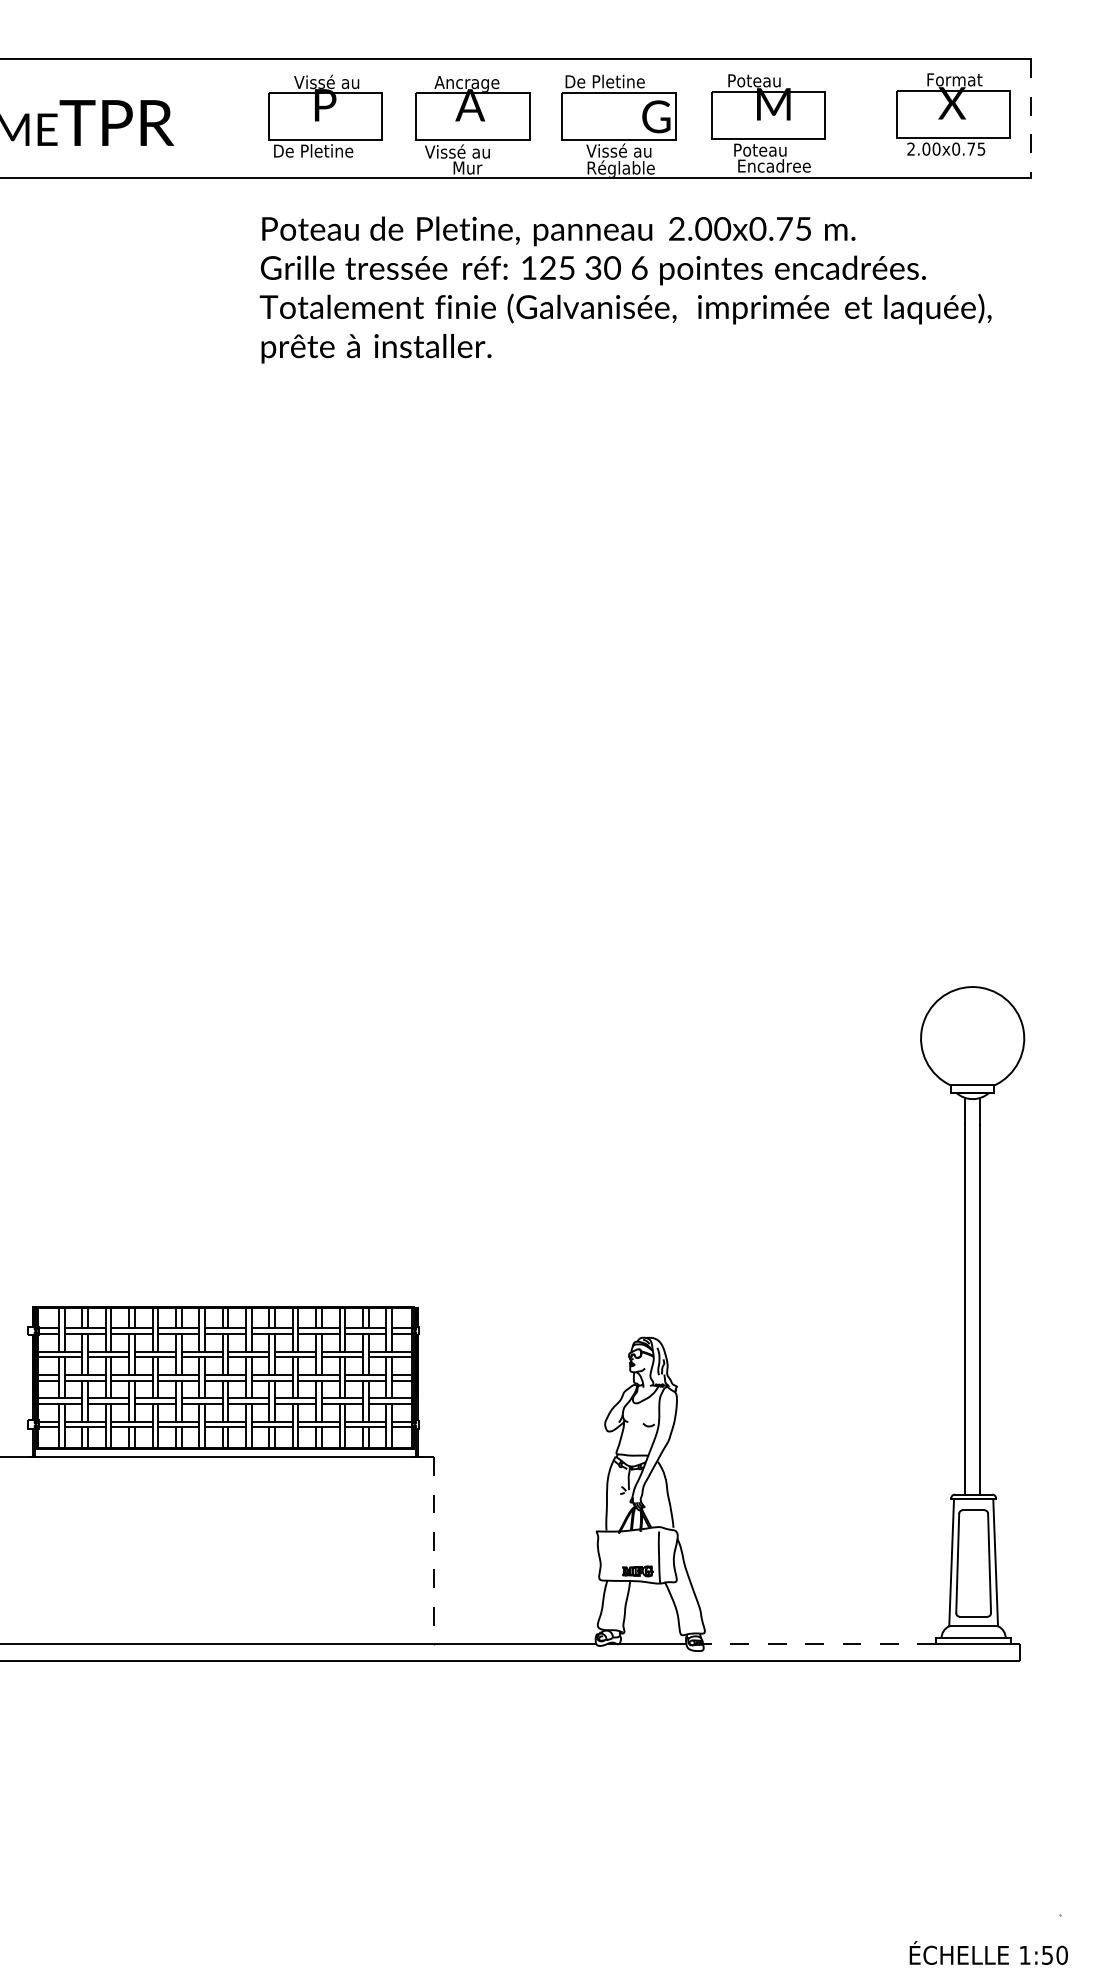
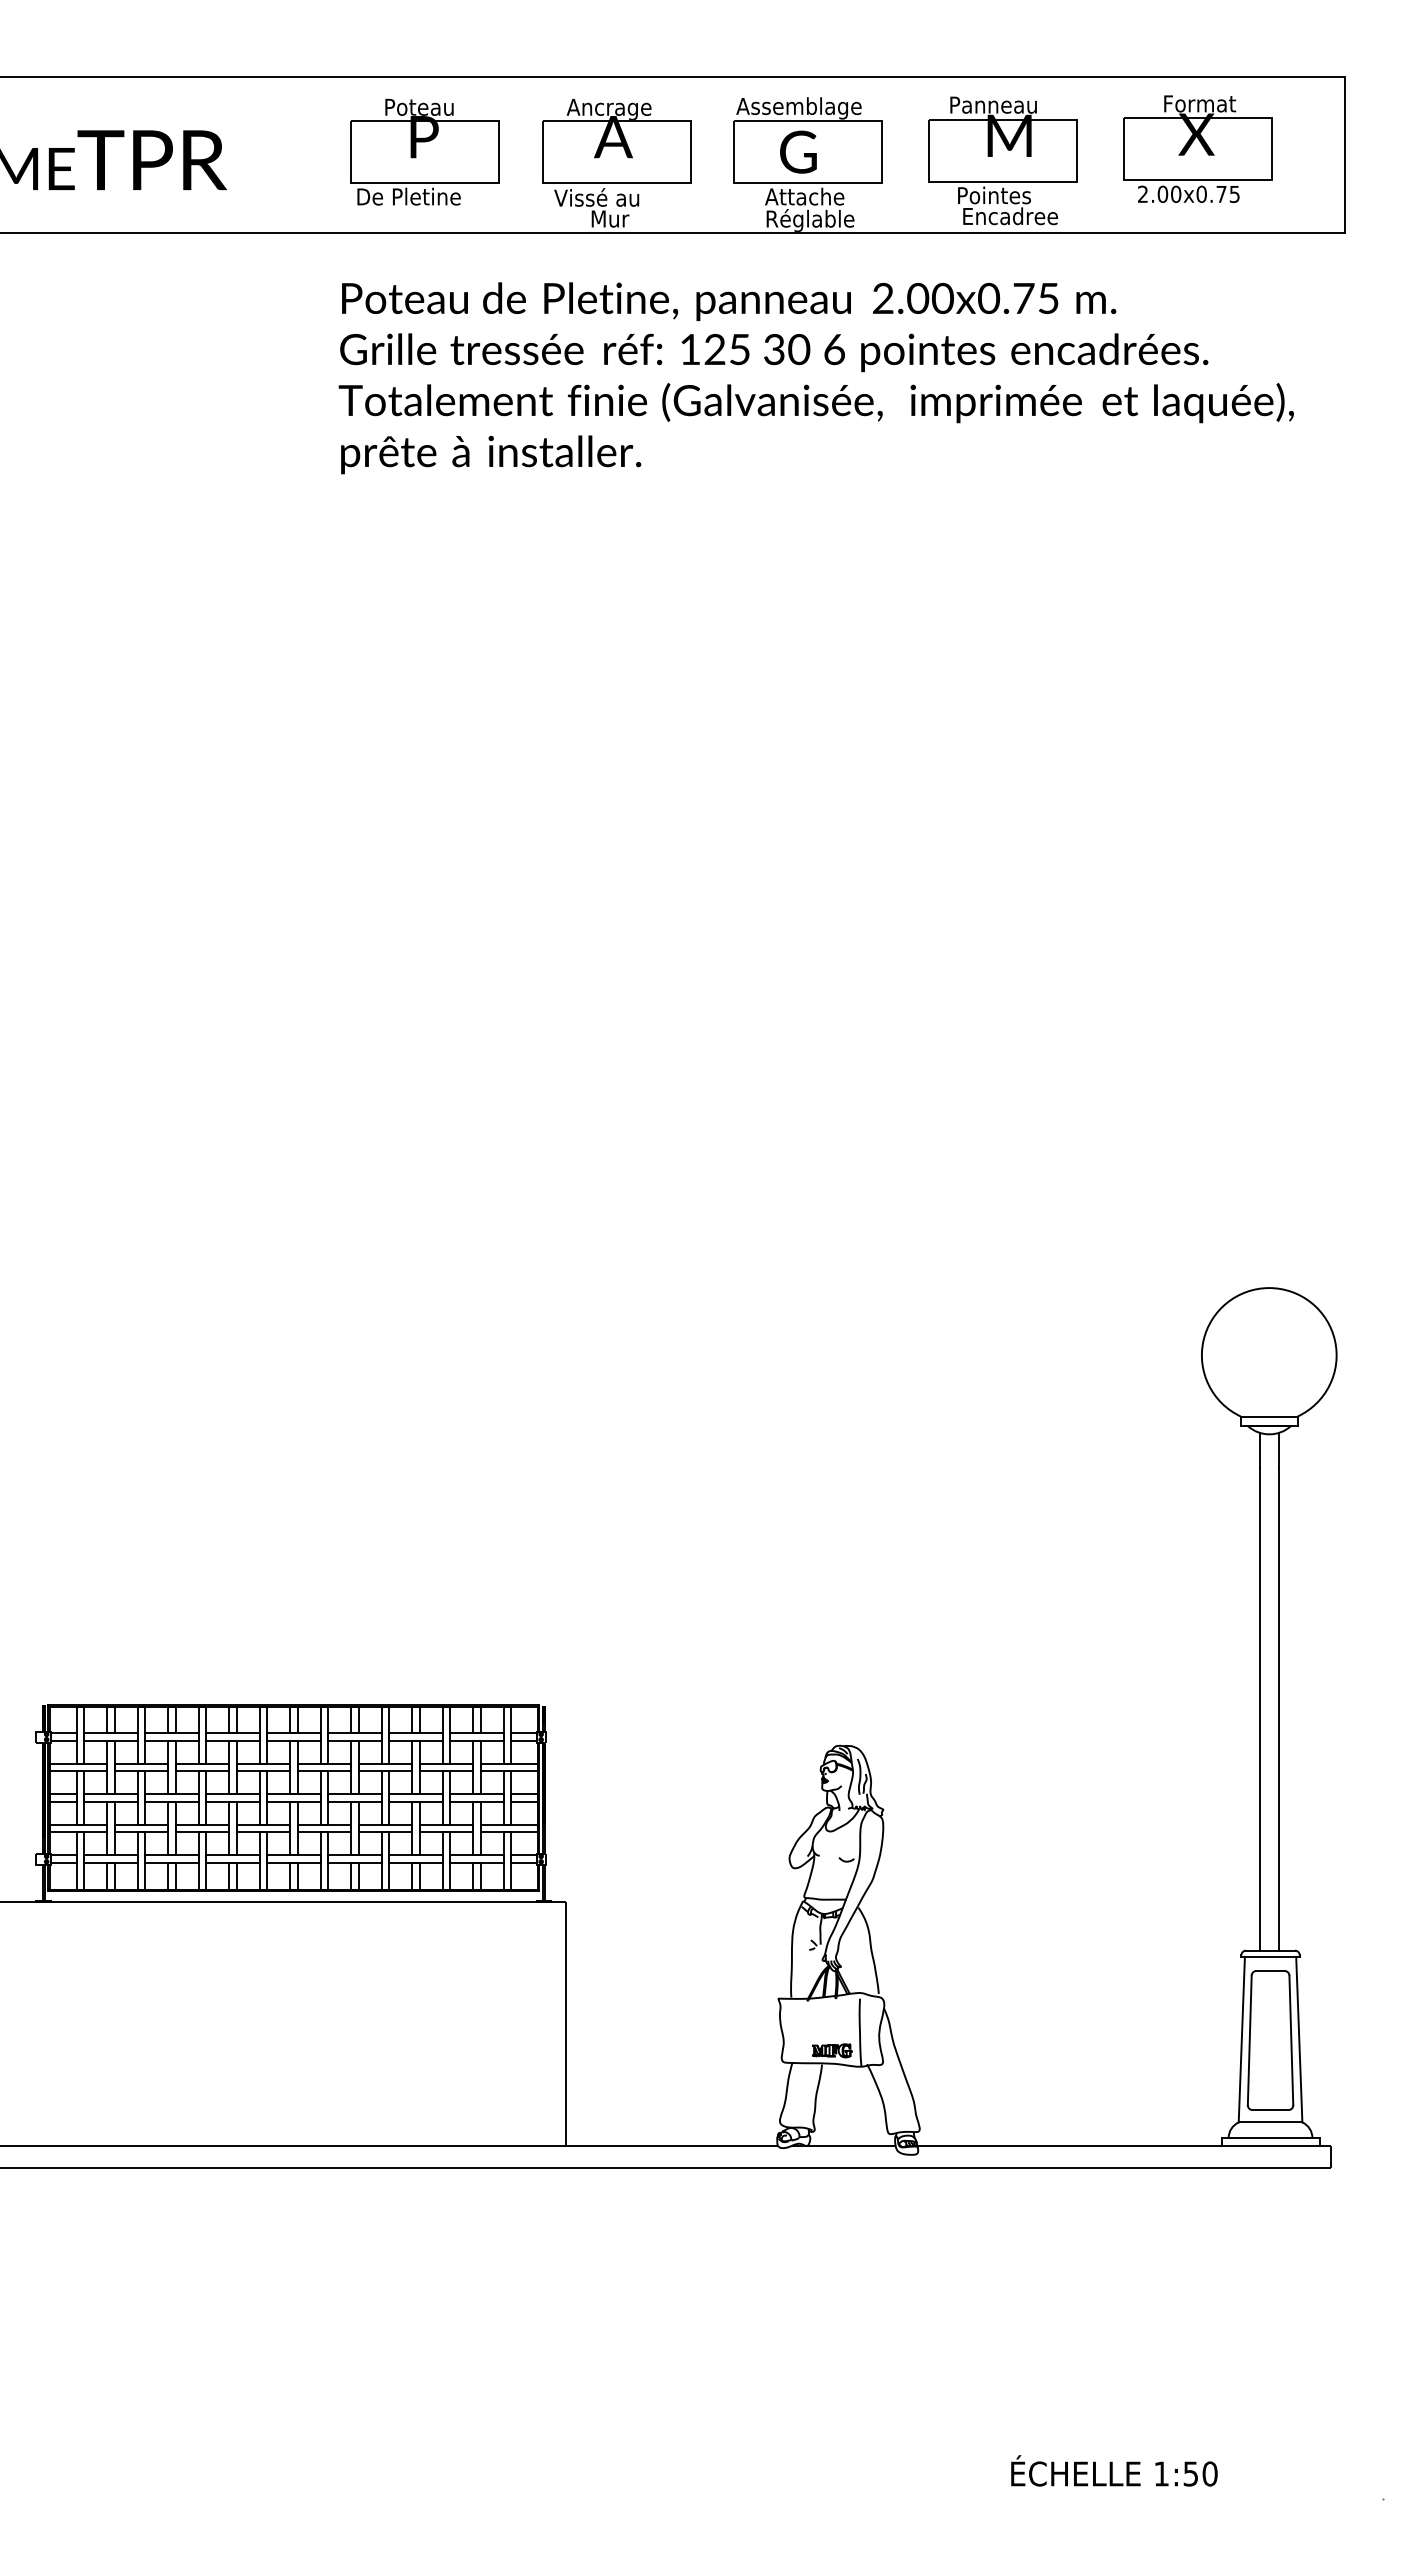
text: (326, 81) -> (425, 106), Vissé au -> Poteau
text: (765, 81) -> (999, 105), Poteau -> Panneau
text: (612, 83) -> (798, 108), De Pletine -> Assemblage
part: (952, 114) -> (1197, 148), moved
text: (656, 116) -> (798, 151), moved
line: (1031, 118) -> (1345, 154), dashed -> solid
text: (618, 150) -> (807, 195), Vissé au -> Attache
text: (770, 150) -> (1005, 195), Poteau -> Pointes
line: (434, 1551) -> (566, 2024), dashed -> solid
line: (818, 1643) -> (1068, 2145), dashed -> solid
text: (988, 1952) -> (1114, 2470), moved

